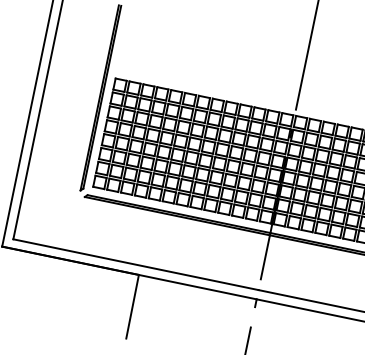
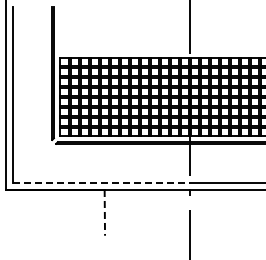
line: (136, 265) -> (101, 183), solid -> dashed
line: (132, 306) -> (104, 212), solid -> dashed

